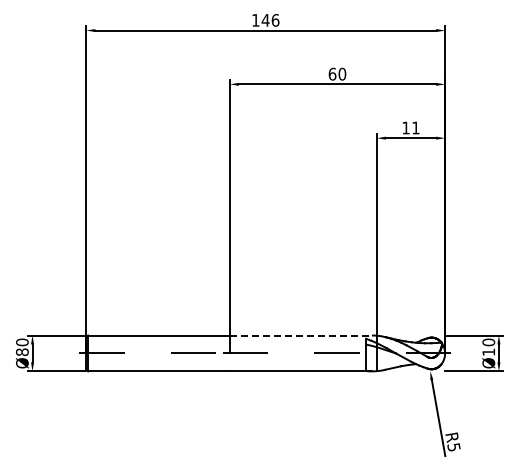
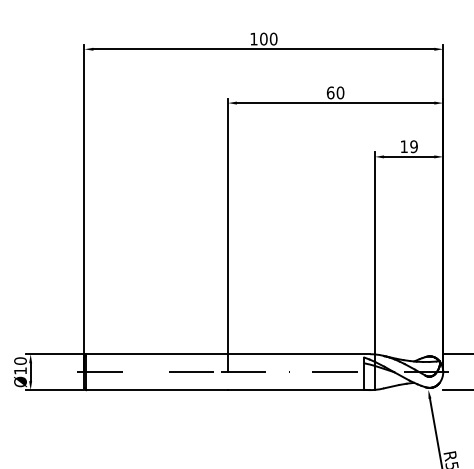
text: (270, 20) -> (268, 39), 146 -> 100
text: (415, 127) -> (413, 146), 11 -> 19
line: (301, 335) -> (299, 354), dashed -> solid
text: (22, 352) -> (20, 371), Ø80 -> Ø10

